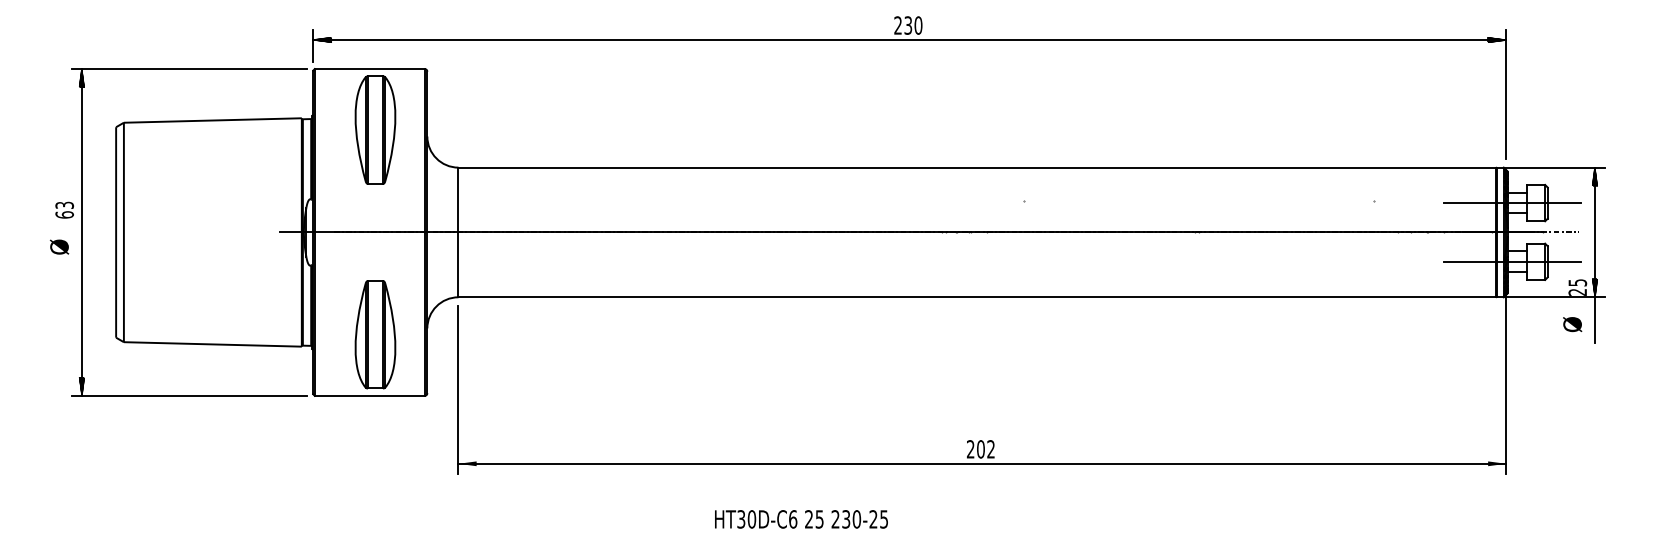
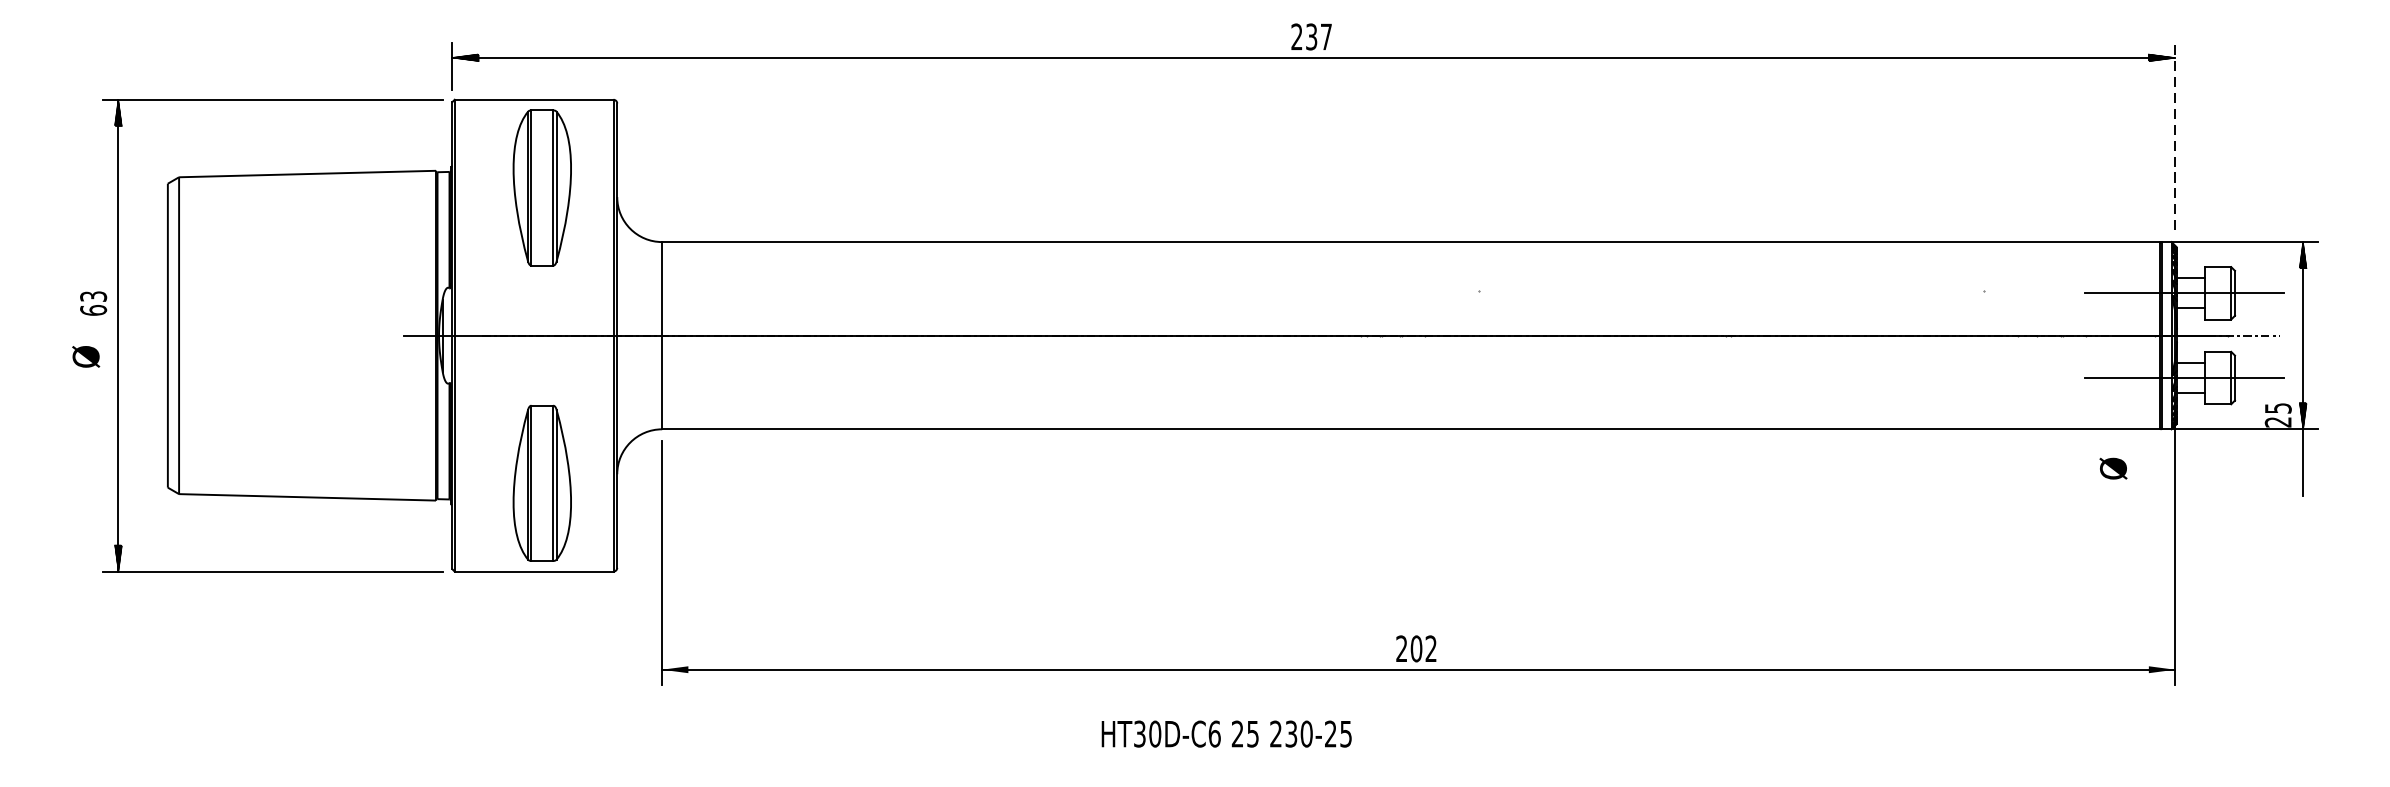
text: (918, 25) -> (1326, 36), 230 -> 237
line: (1506, 94) -> (2175, 136), solid -> dashed
text: (1572, 324) -> (2113, 468), moved
text: (801, 519) -> (1226, 734), moved

